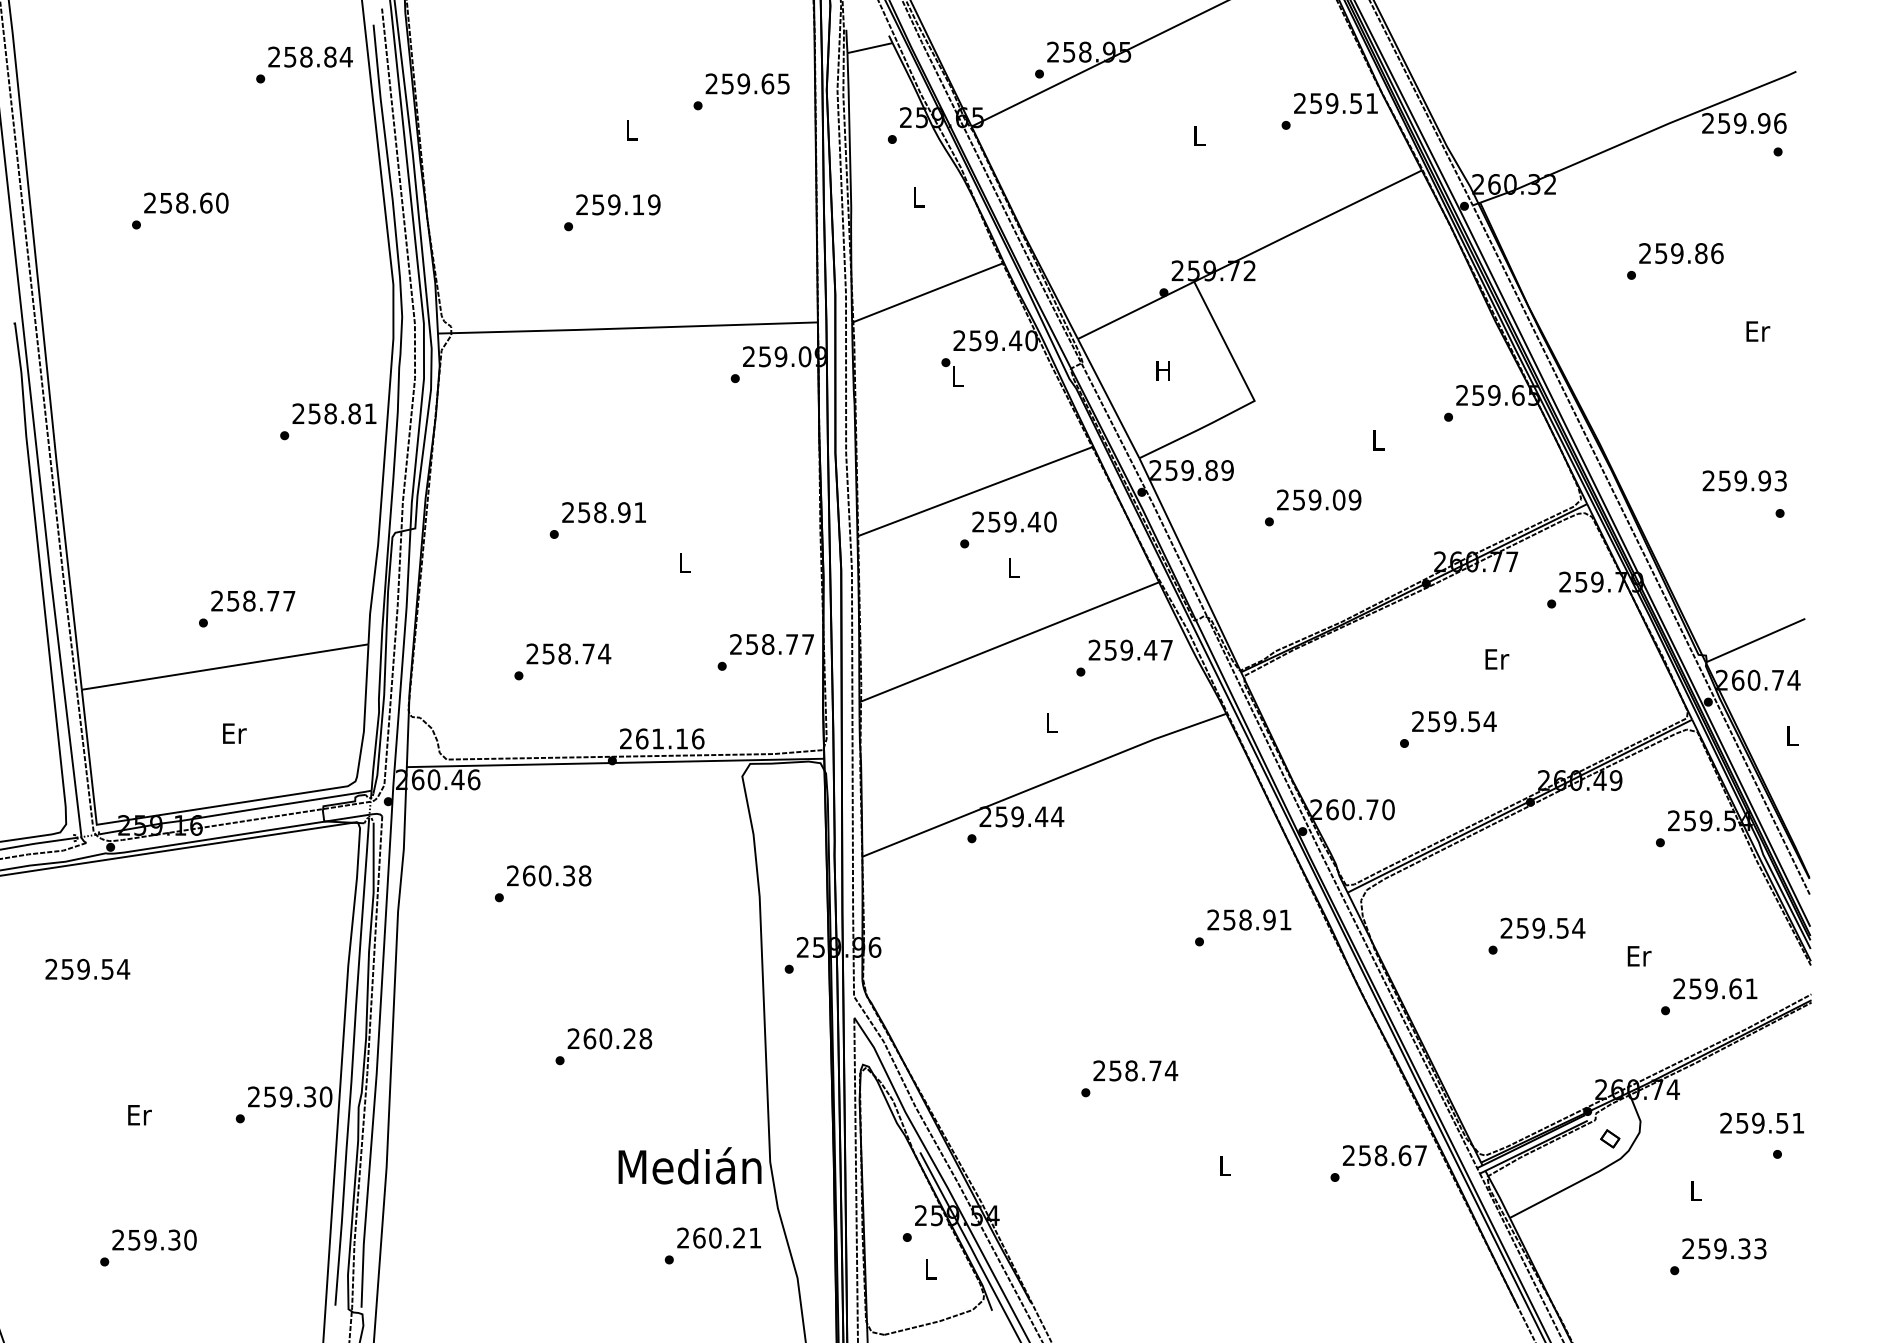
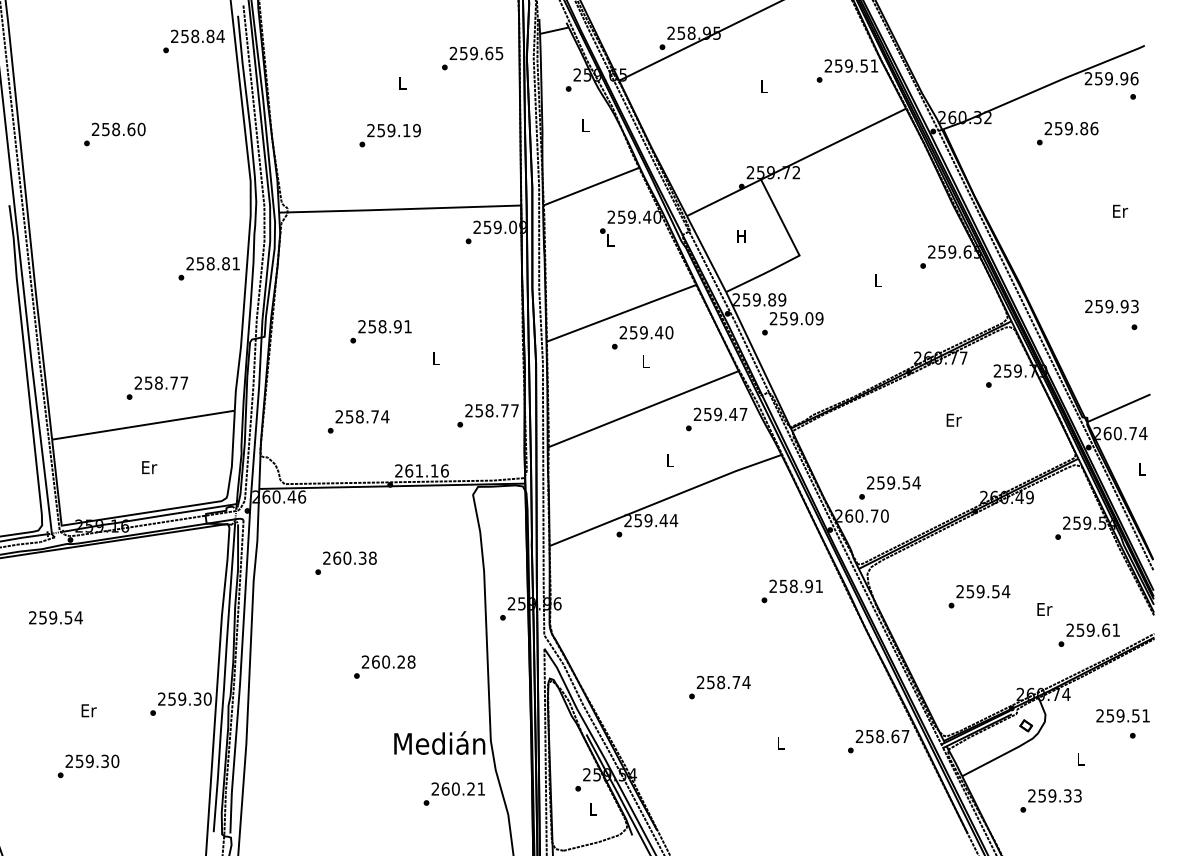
text: (1675, 261) -> (1067, 133), moved
text: (1312, 507) -> (792, 323), moved
text: (1447, 728) -> (889, 487), moved
text: (148, 1248) -> (88, 766), moved
text: (1717, 1255) -> (1050, 800), moved

